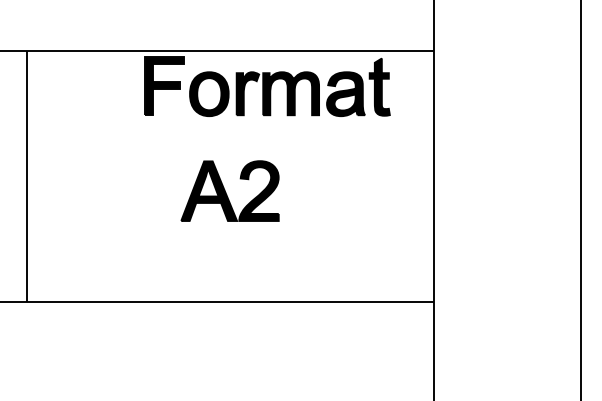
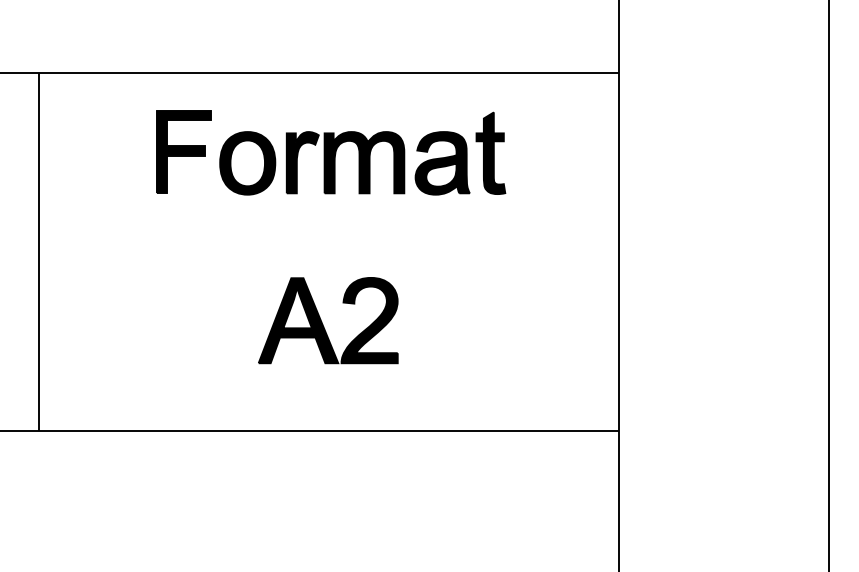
part: (268, 86) -> (331, 152), moved
part: (226, 191) -> (322, 321), moved

